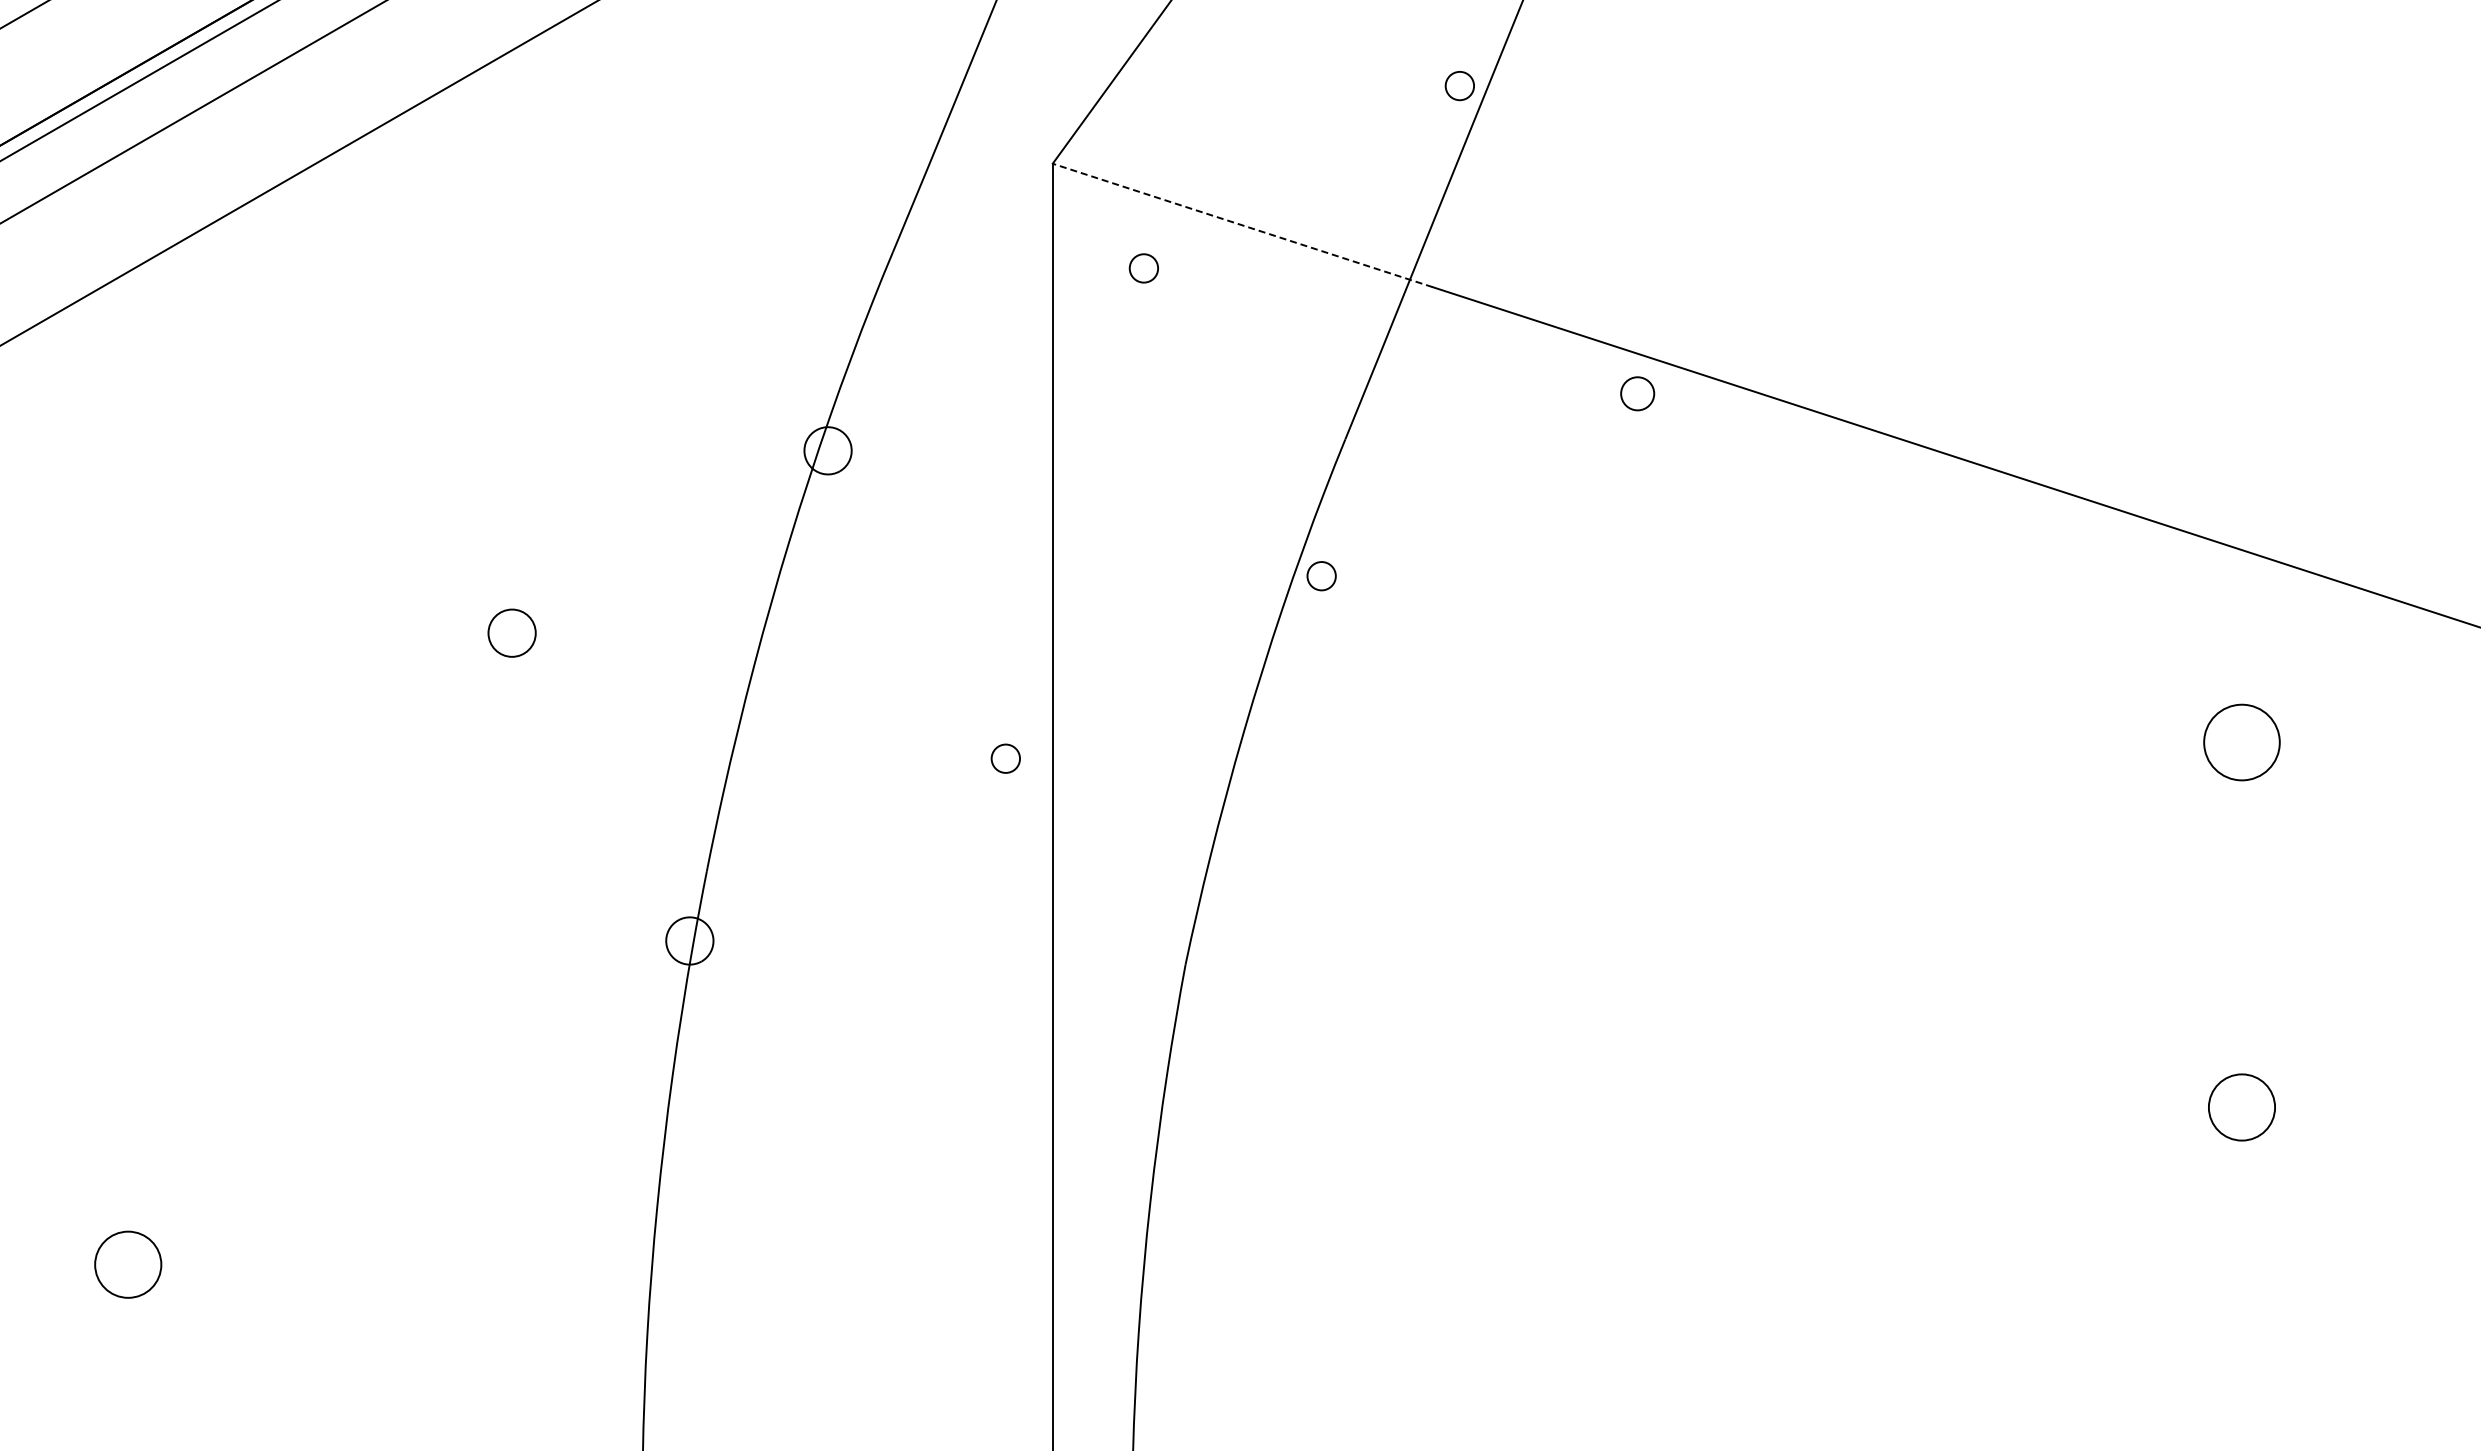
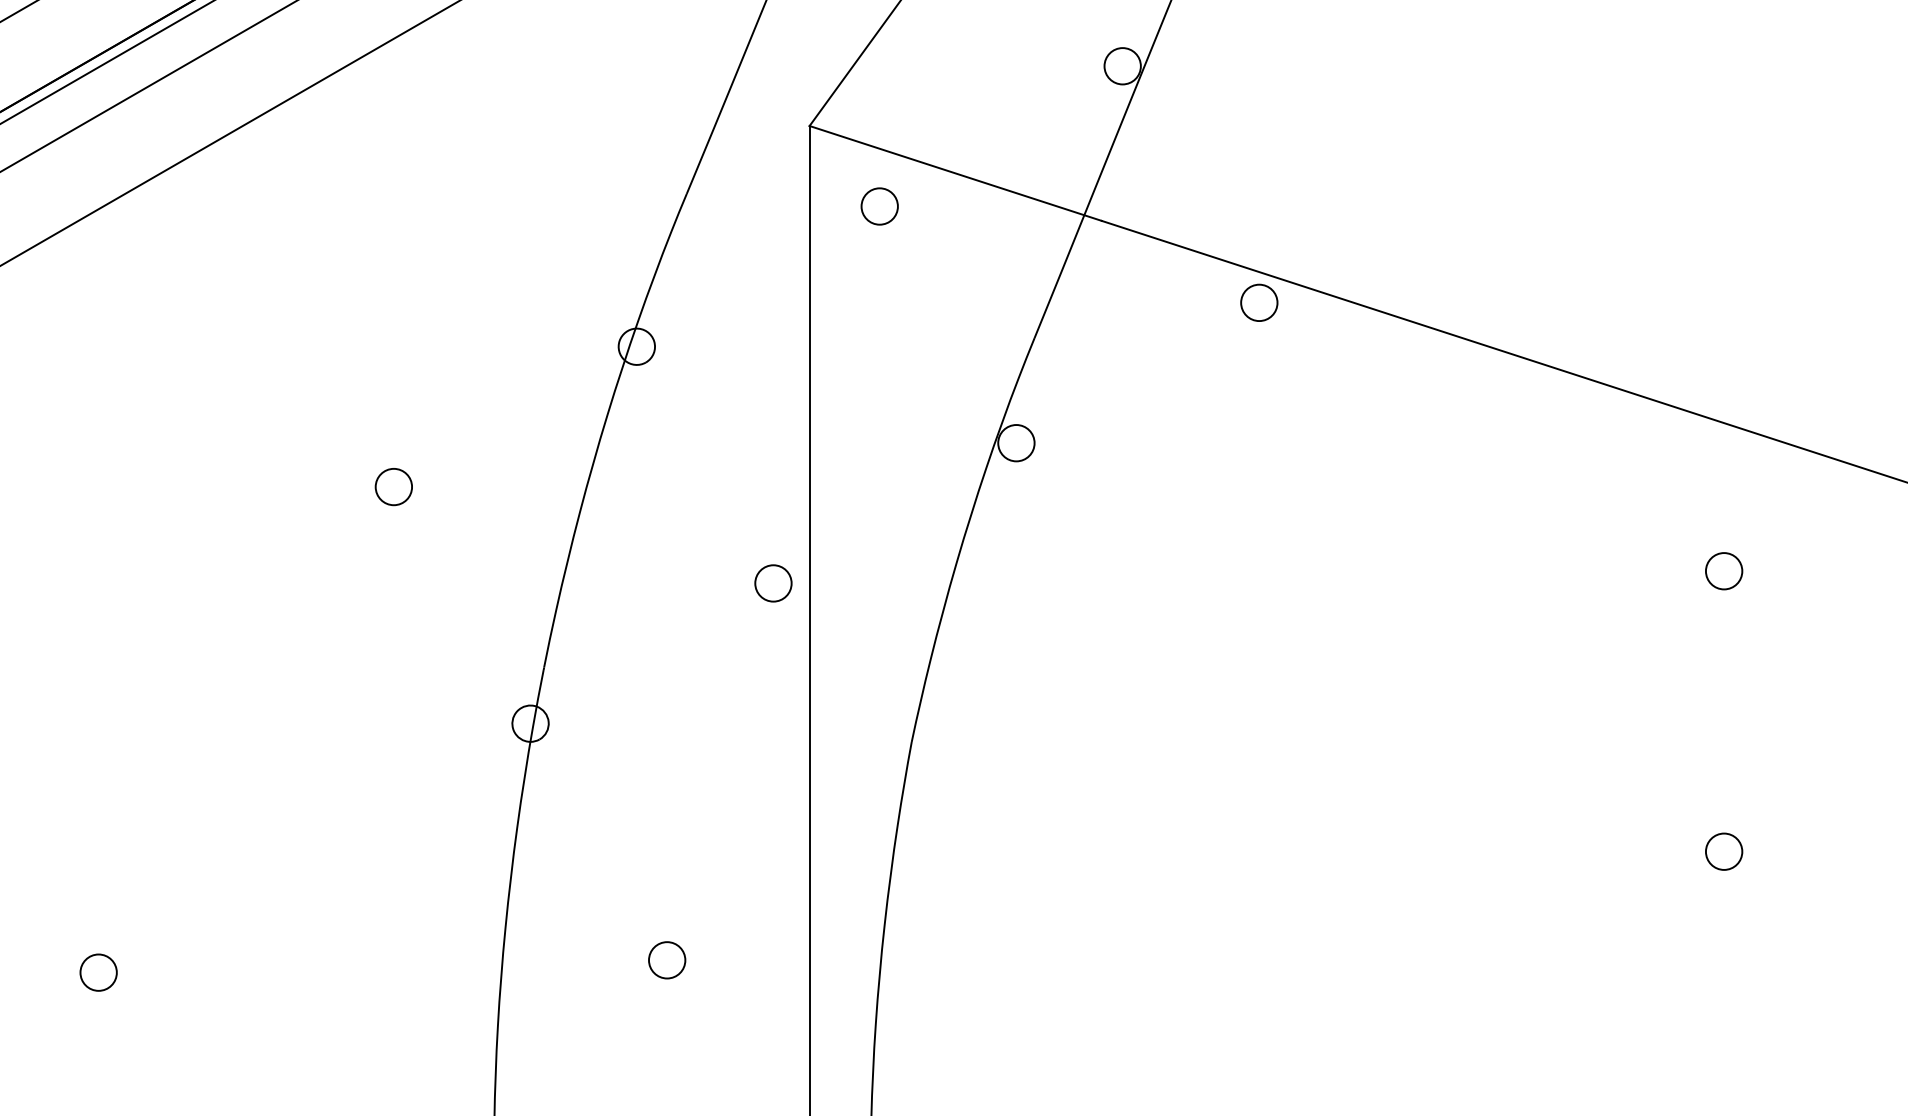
circle: (1459, 85) -> (1122, 65), size x1.67
line: (1242, 225) -> (955, 173), dashed -> solid
circle: (1143, 268) -> (879, 206), size x1.67
circle: (1637, 393) -> (1259, 302), size x1.43
circle: (1321, 575) -> (1016, 442), size x1.67
circle: (2241, 742) -> (1723, 571), size x0.62
circle: (1005, 758) -> (773, 583), size x1.67
circle: (2241, 1107) -> (1723, 851), size x0.71
circle: (867, 1248) -> (667, 960), added
circle: (127, 1264) -> (98, 972), size x0.71

